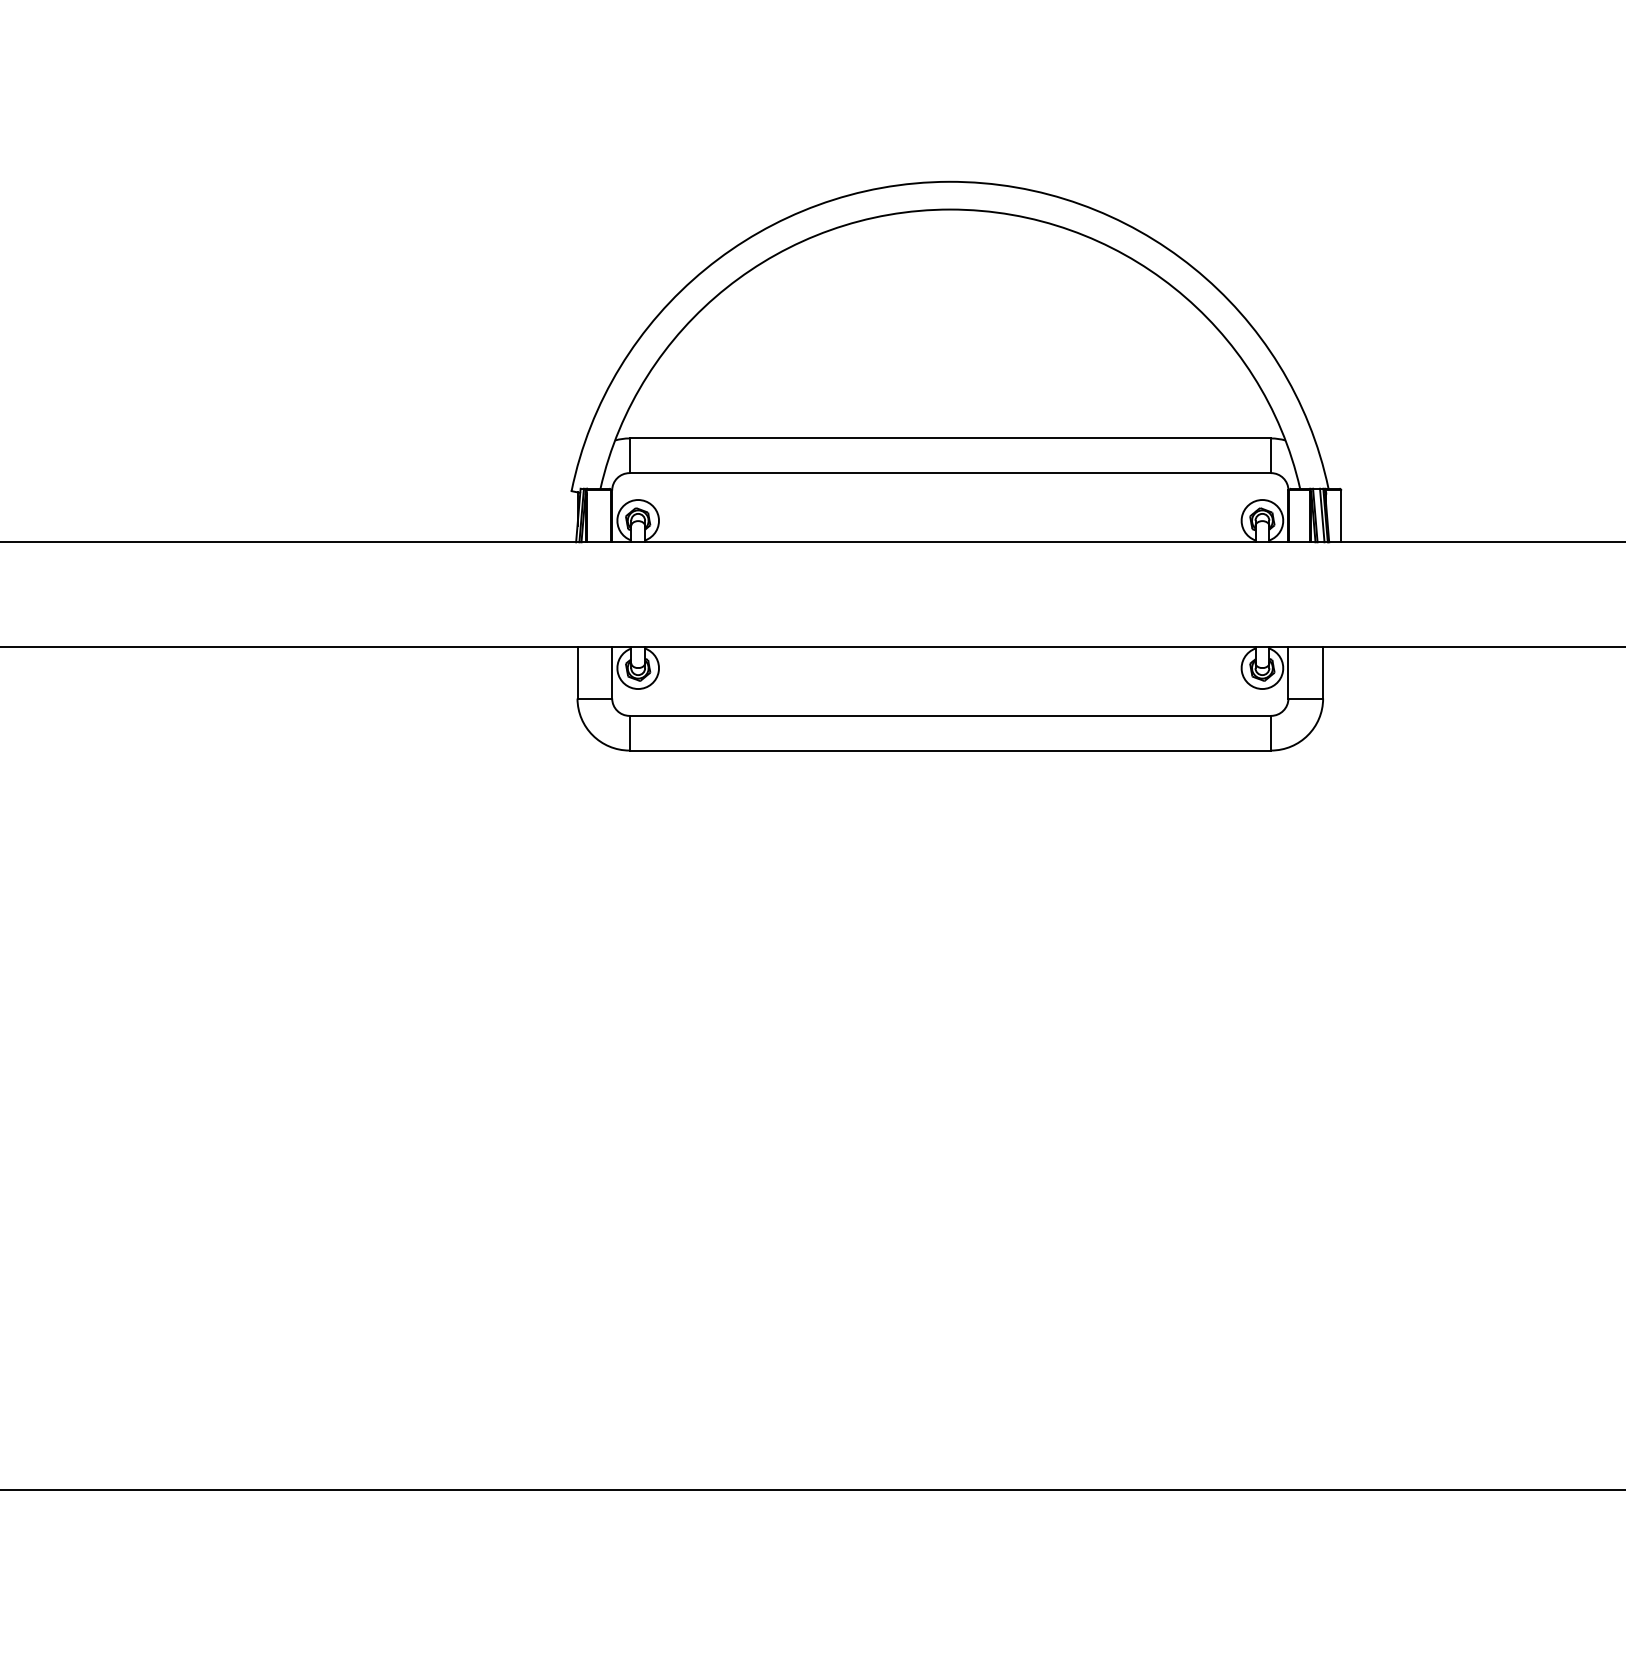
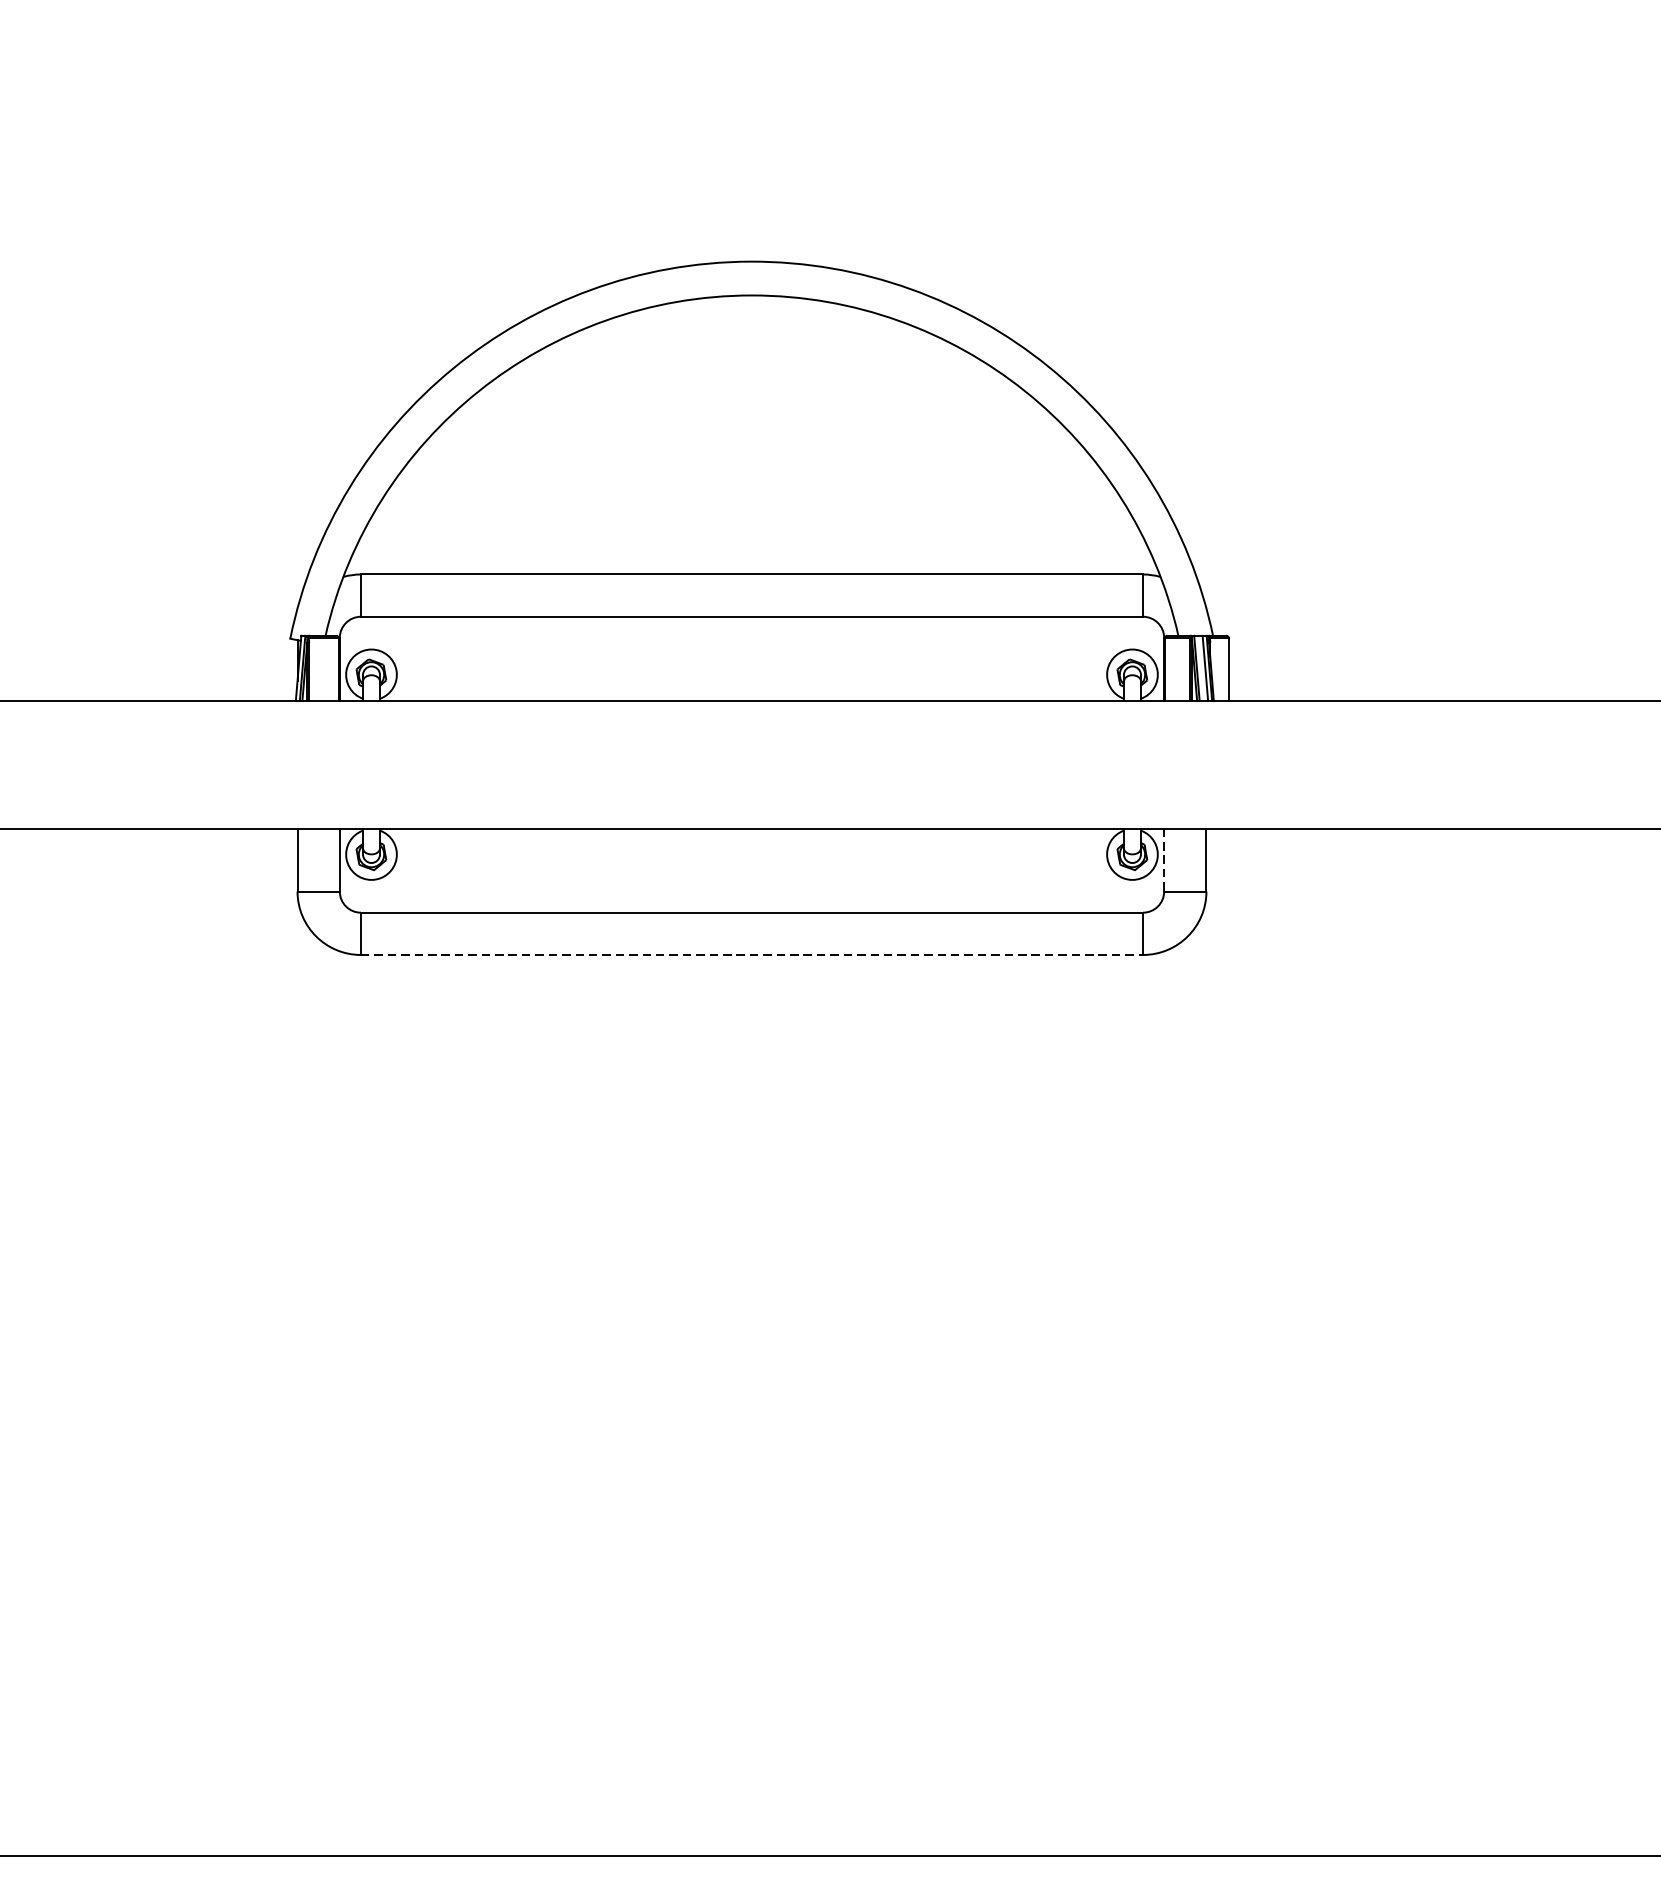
line: (1288, 672) -> (1164, 859), solid -> dashed
line: (950, 750) -> (752, 954), solid -> dashed

